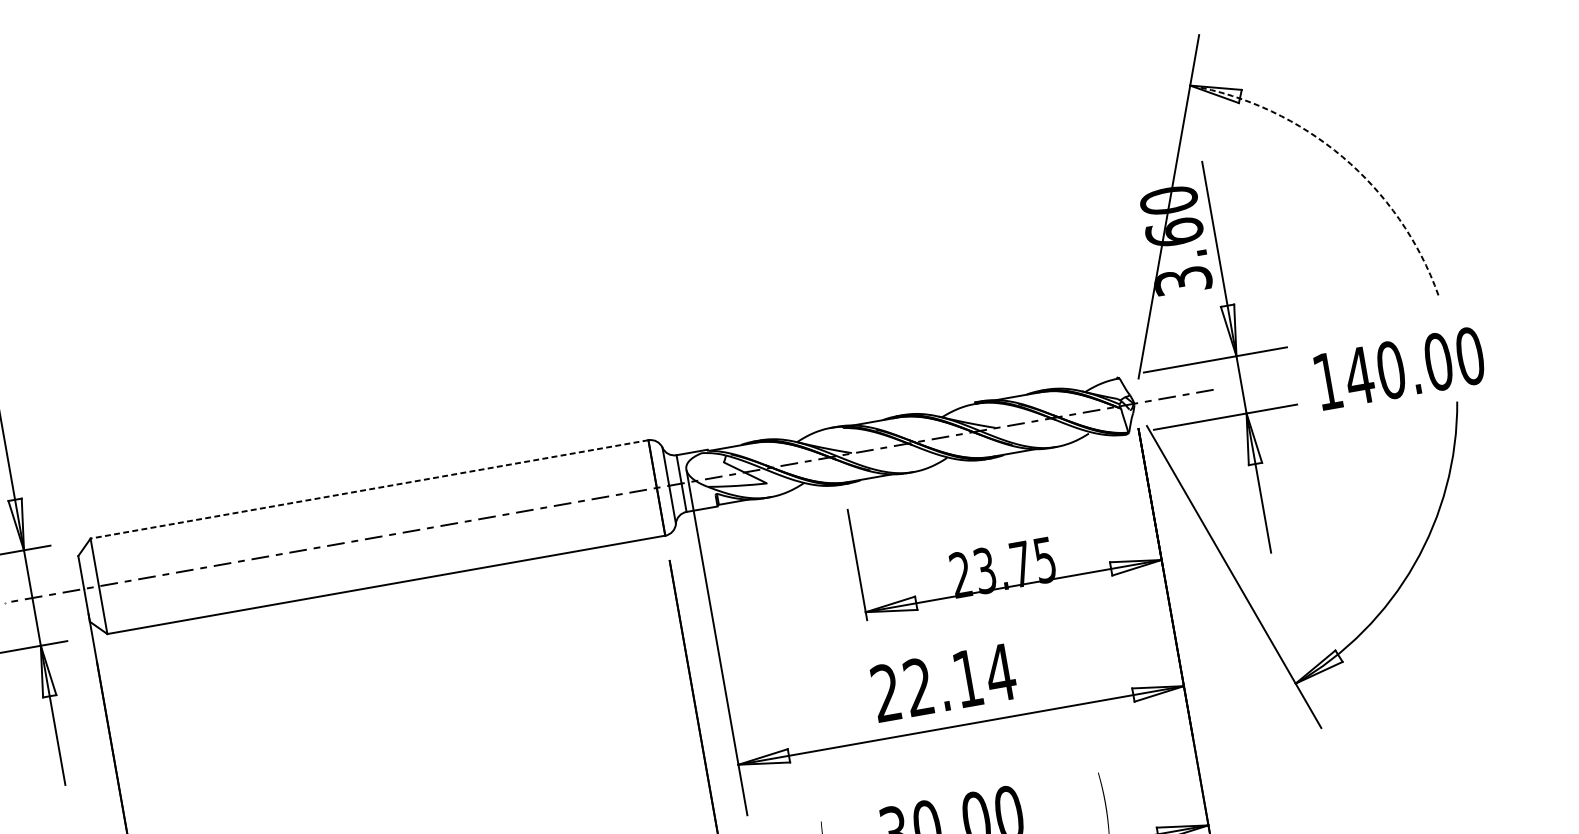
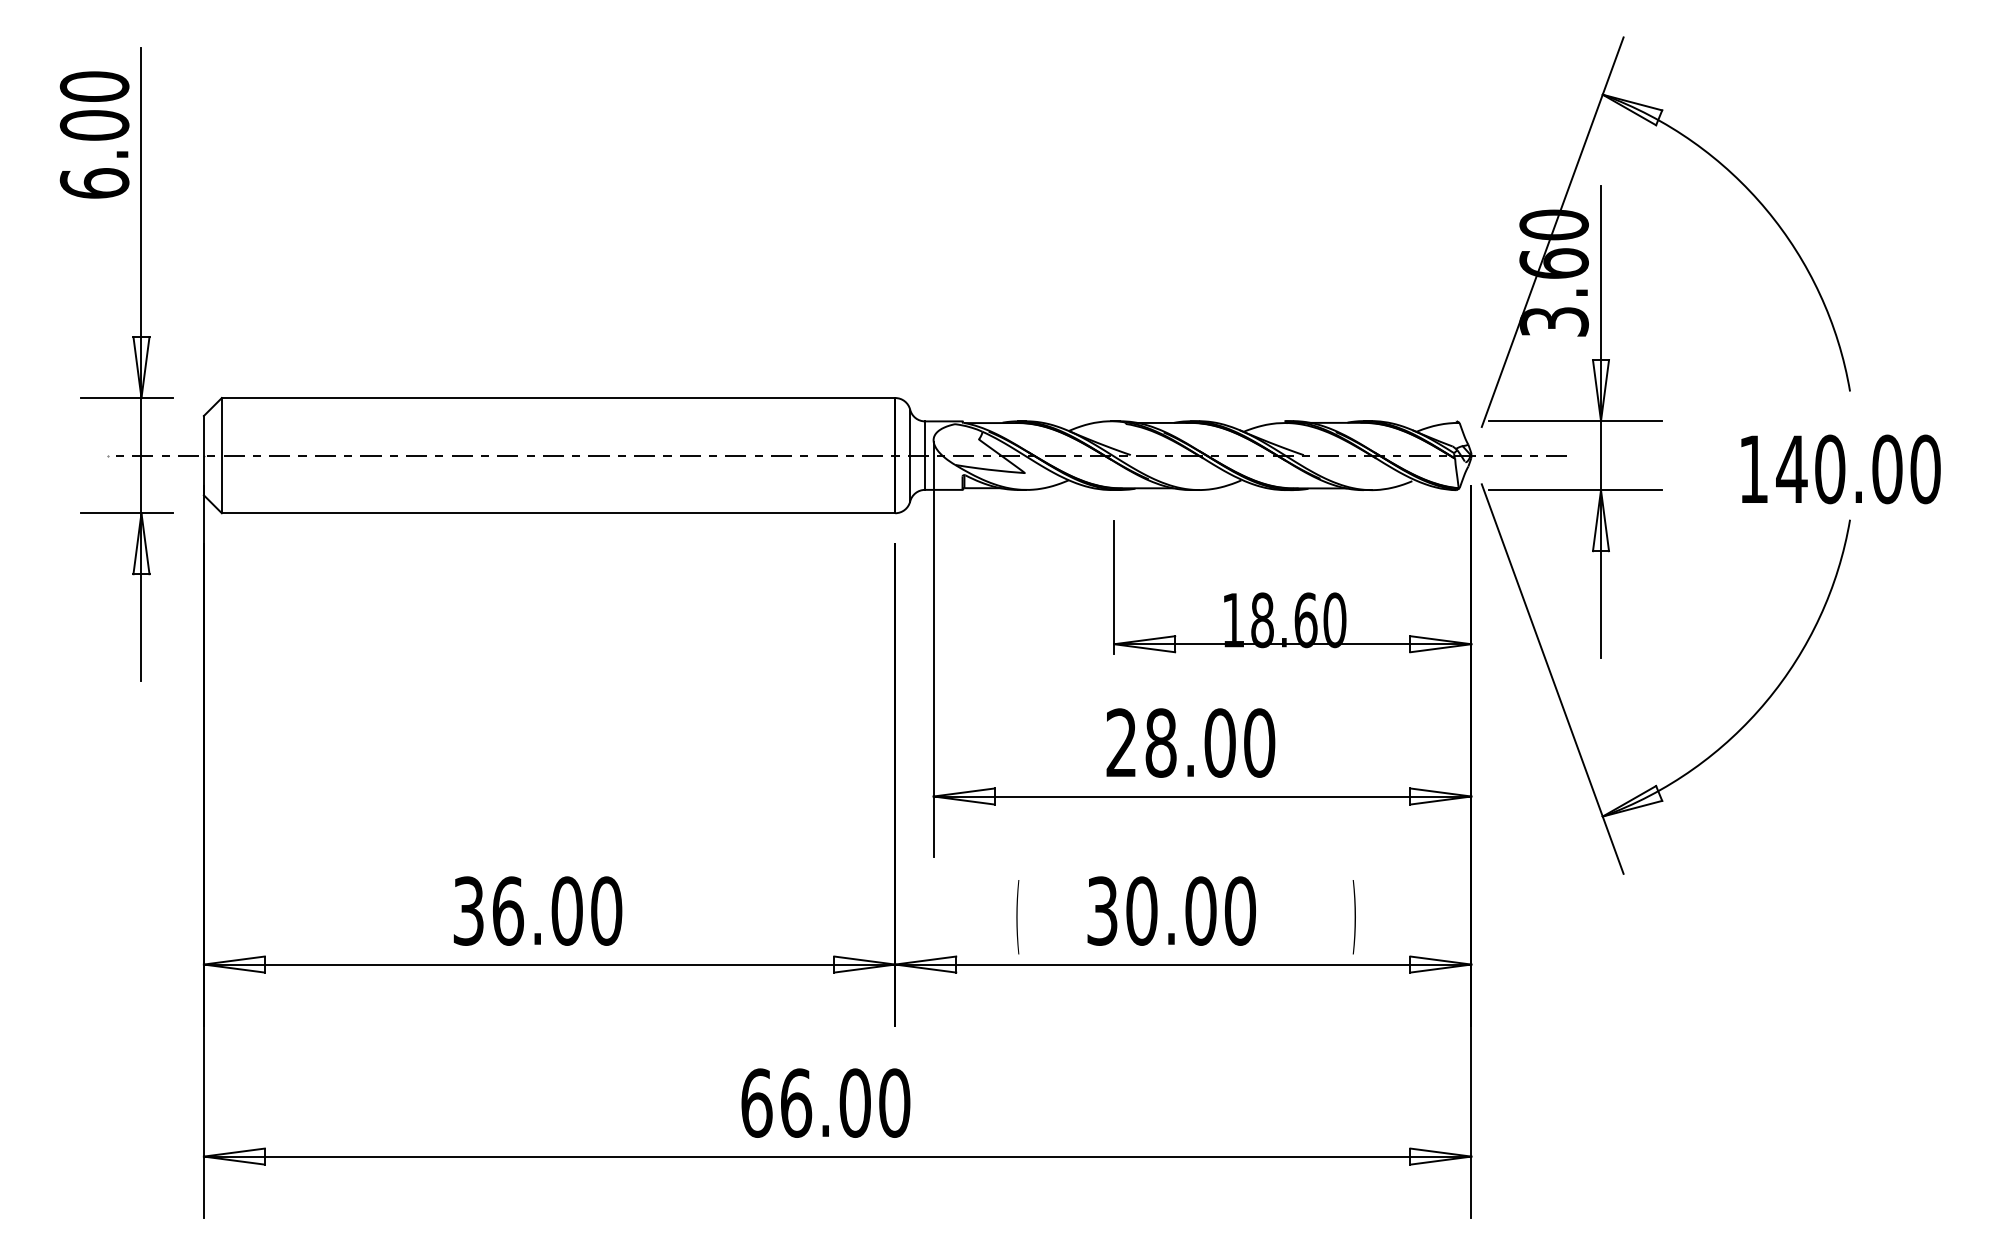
arc: (1342, 156) -> (1766, 209), dashed -> solid
text: (1399, 368) -> (1840, 469), moved
line: (369, 489) -> (558, 398), dashed -> solid
text: (1003, 567) -> (1284, 620), 23.75 -> 18.60
text: (959, 679) -> (1210, 742), 22.14 -> 28.00

